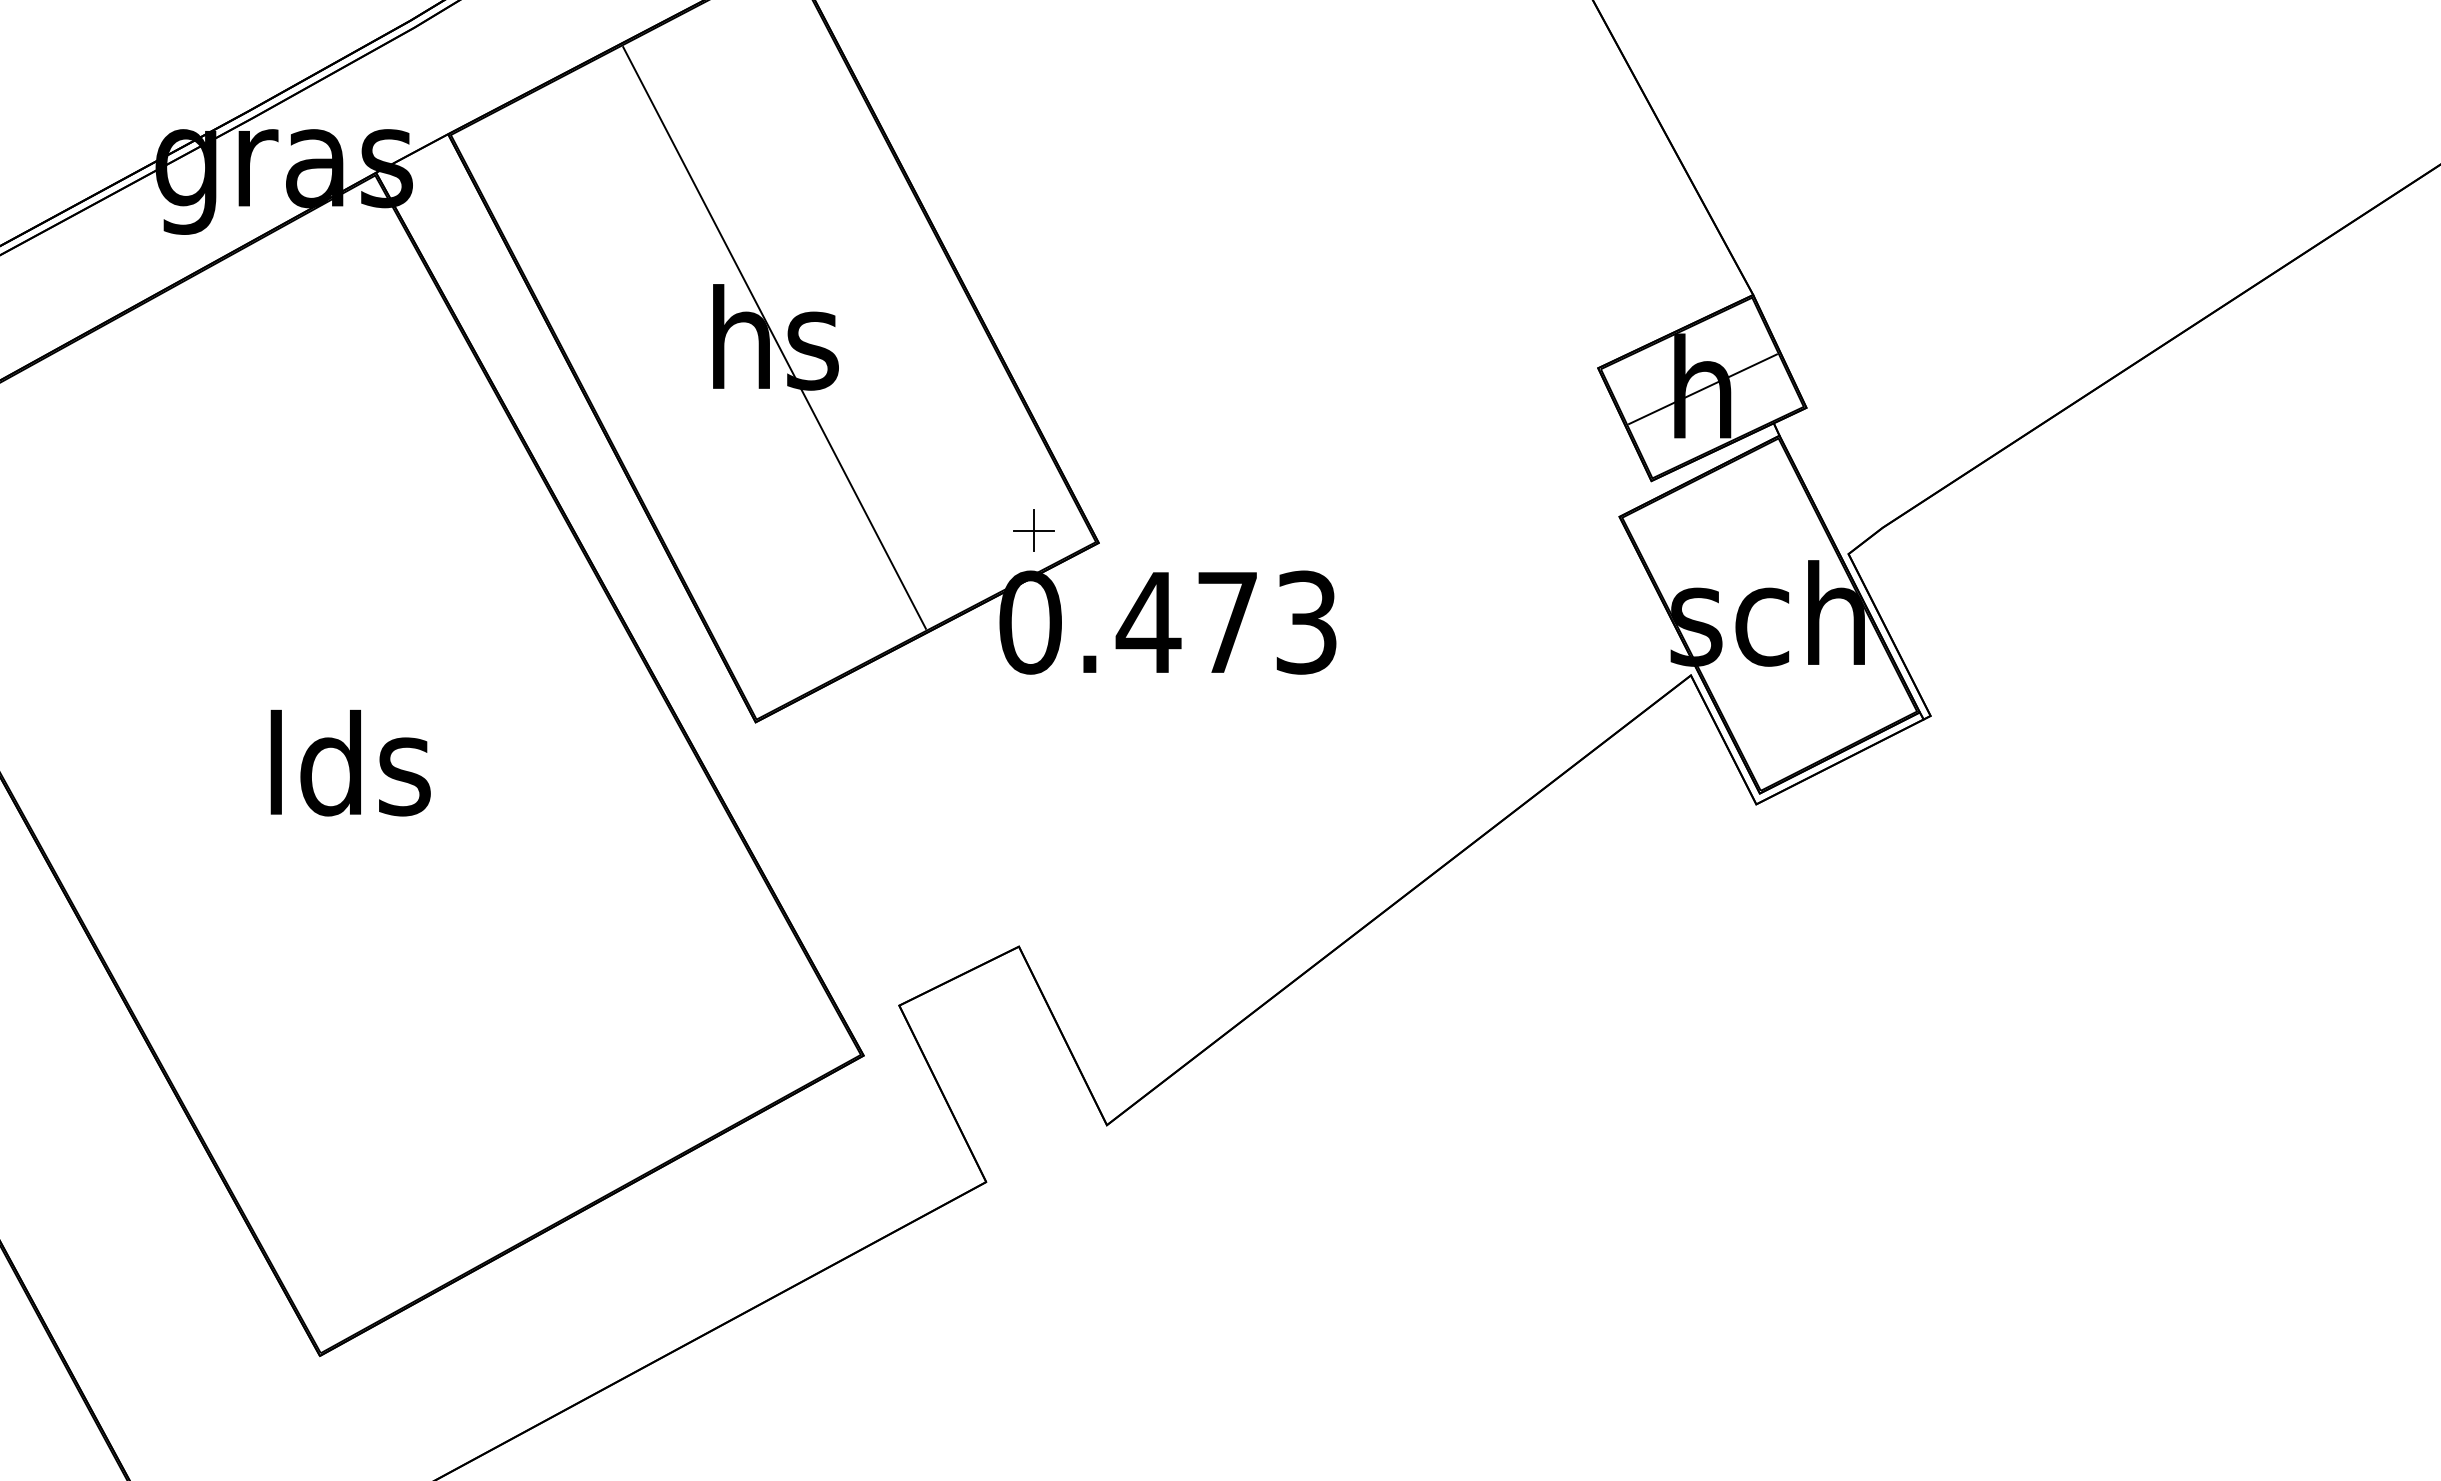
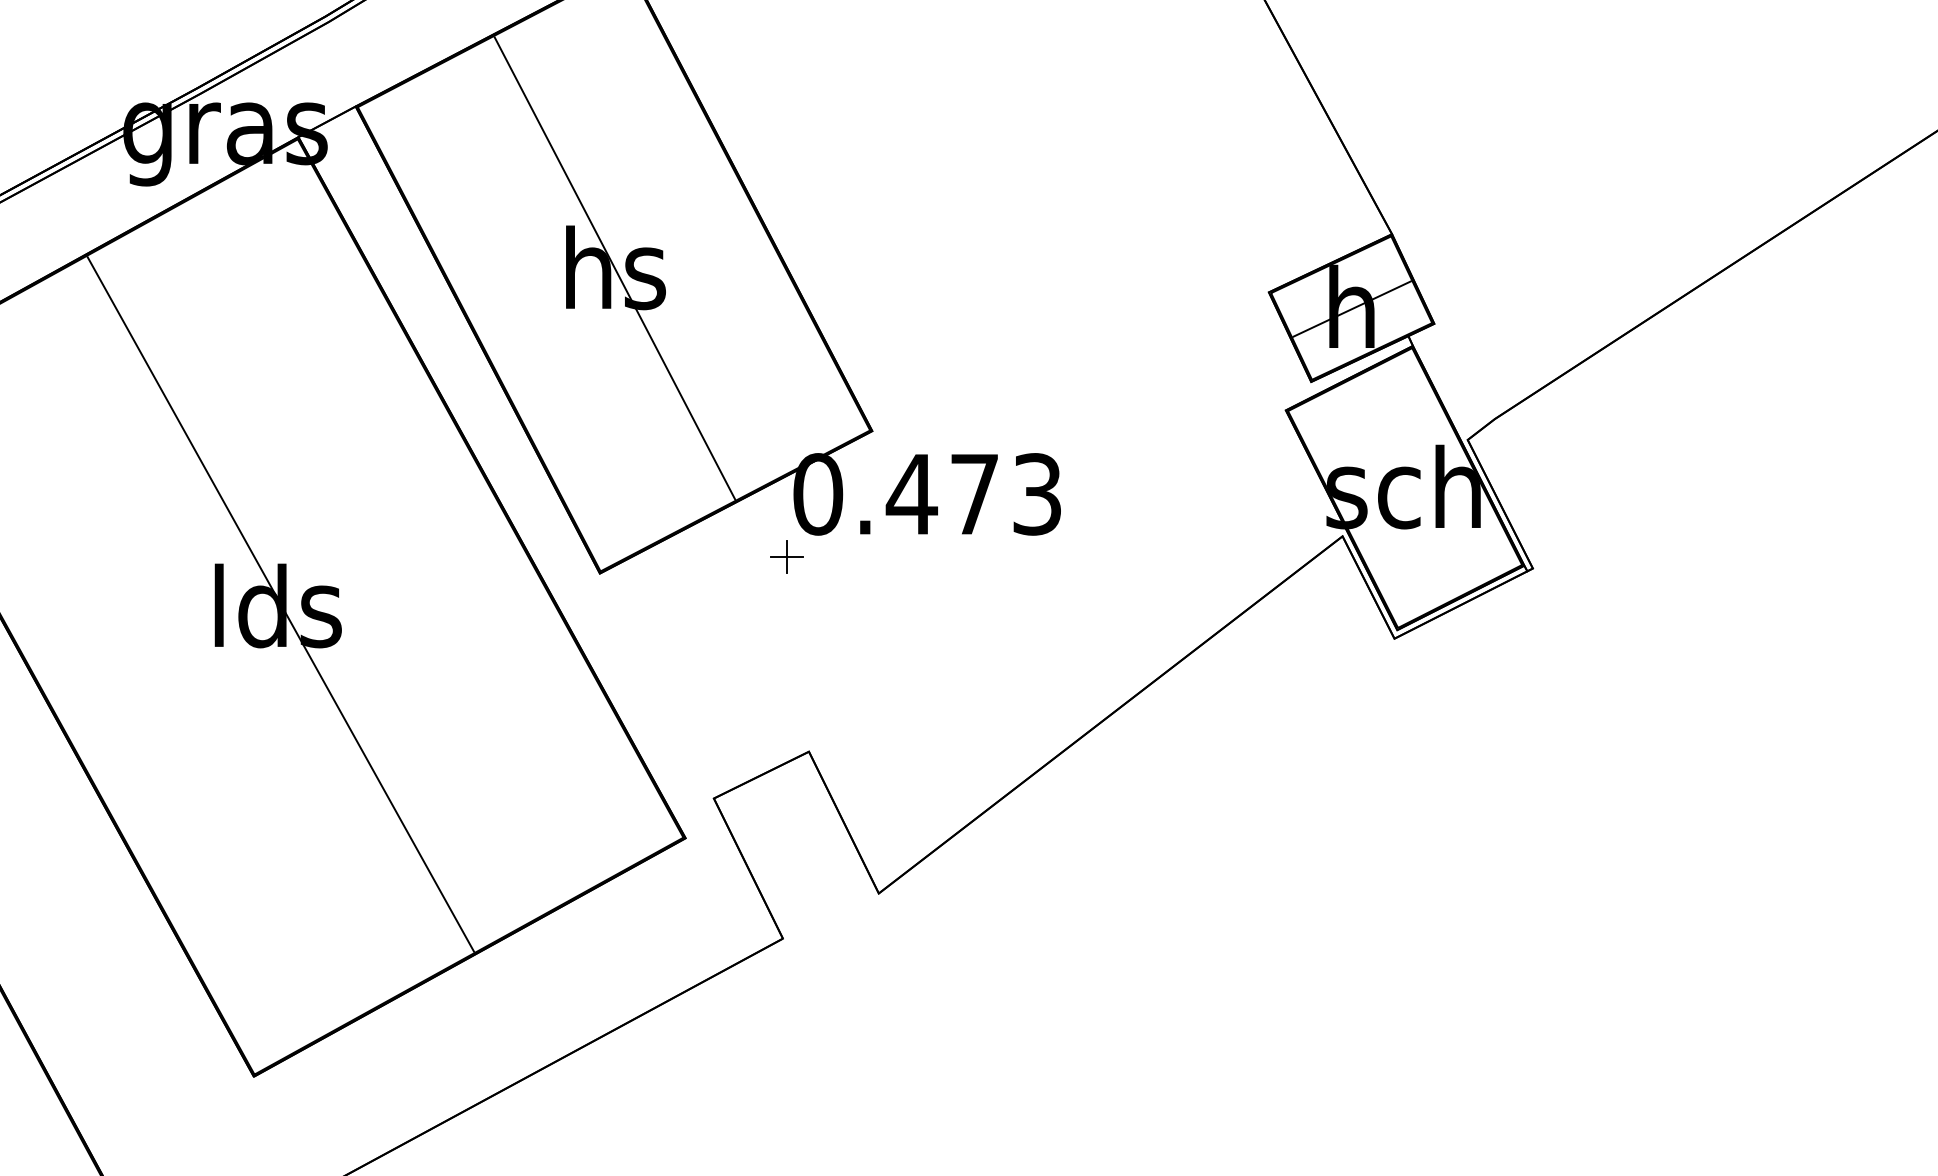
part: (1033, 530) -> (786, 557), moved
line: (353, 760) -> (280, 603), added

